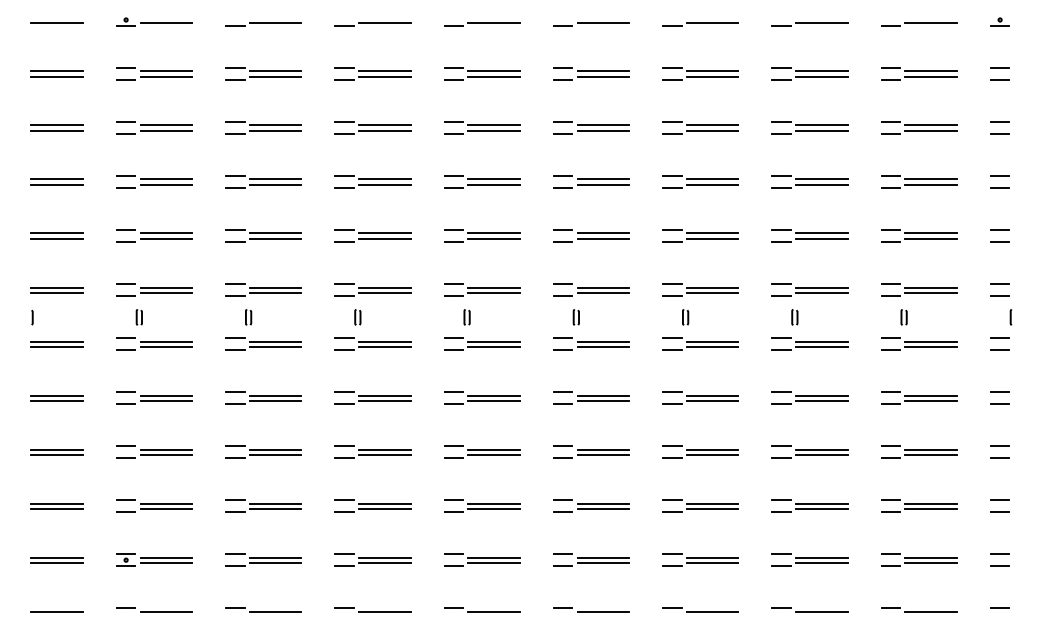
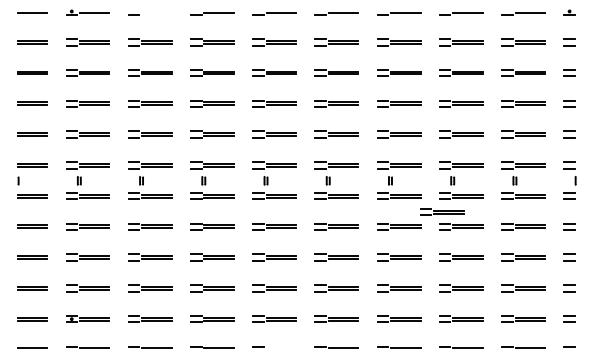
line: (274, 21) -> (156, 12), removed
part: (776, 371) -> (442, 211), added
line: (494, 611) -> (281, 348), removed

